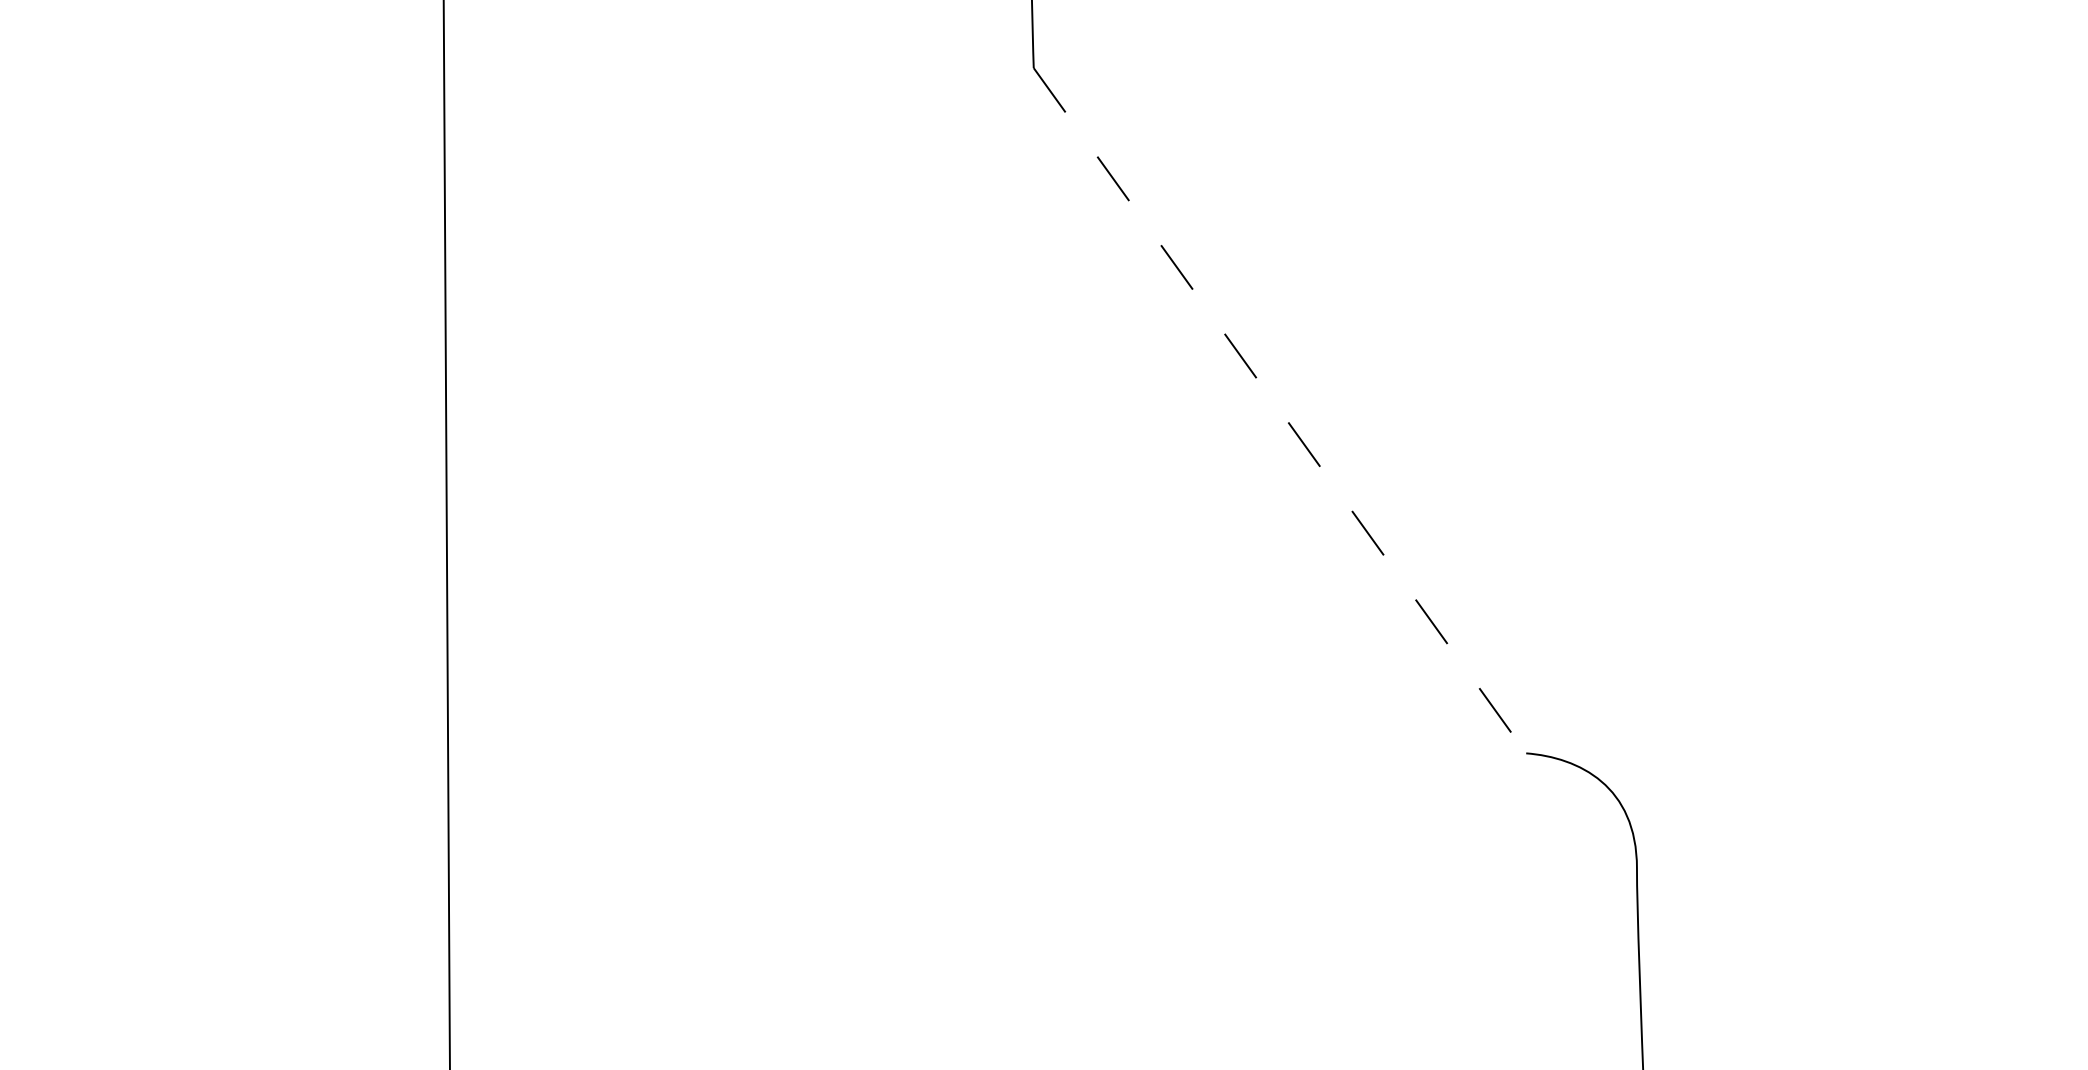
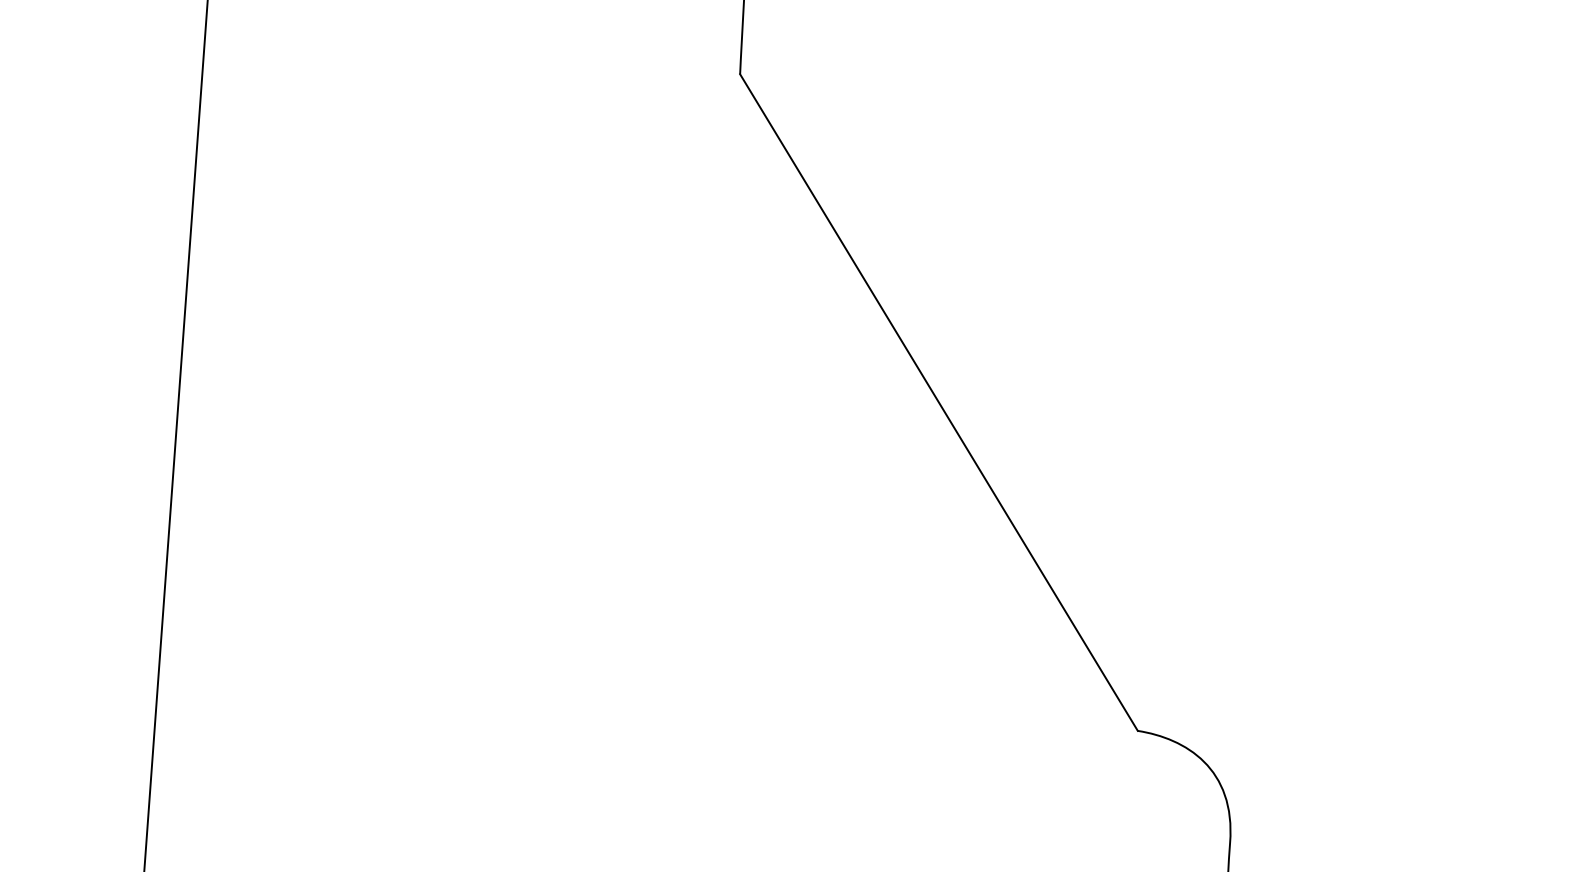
line: (1279, 410) -> (938, 402), dashed -> solid

